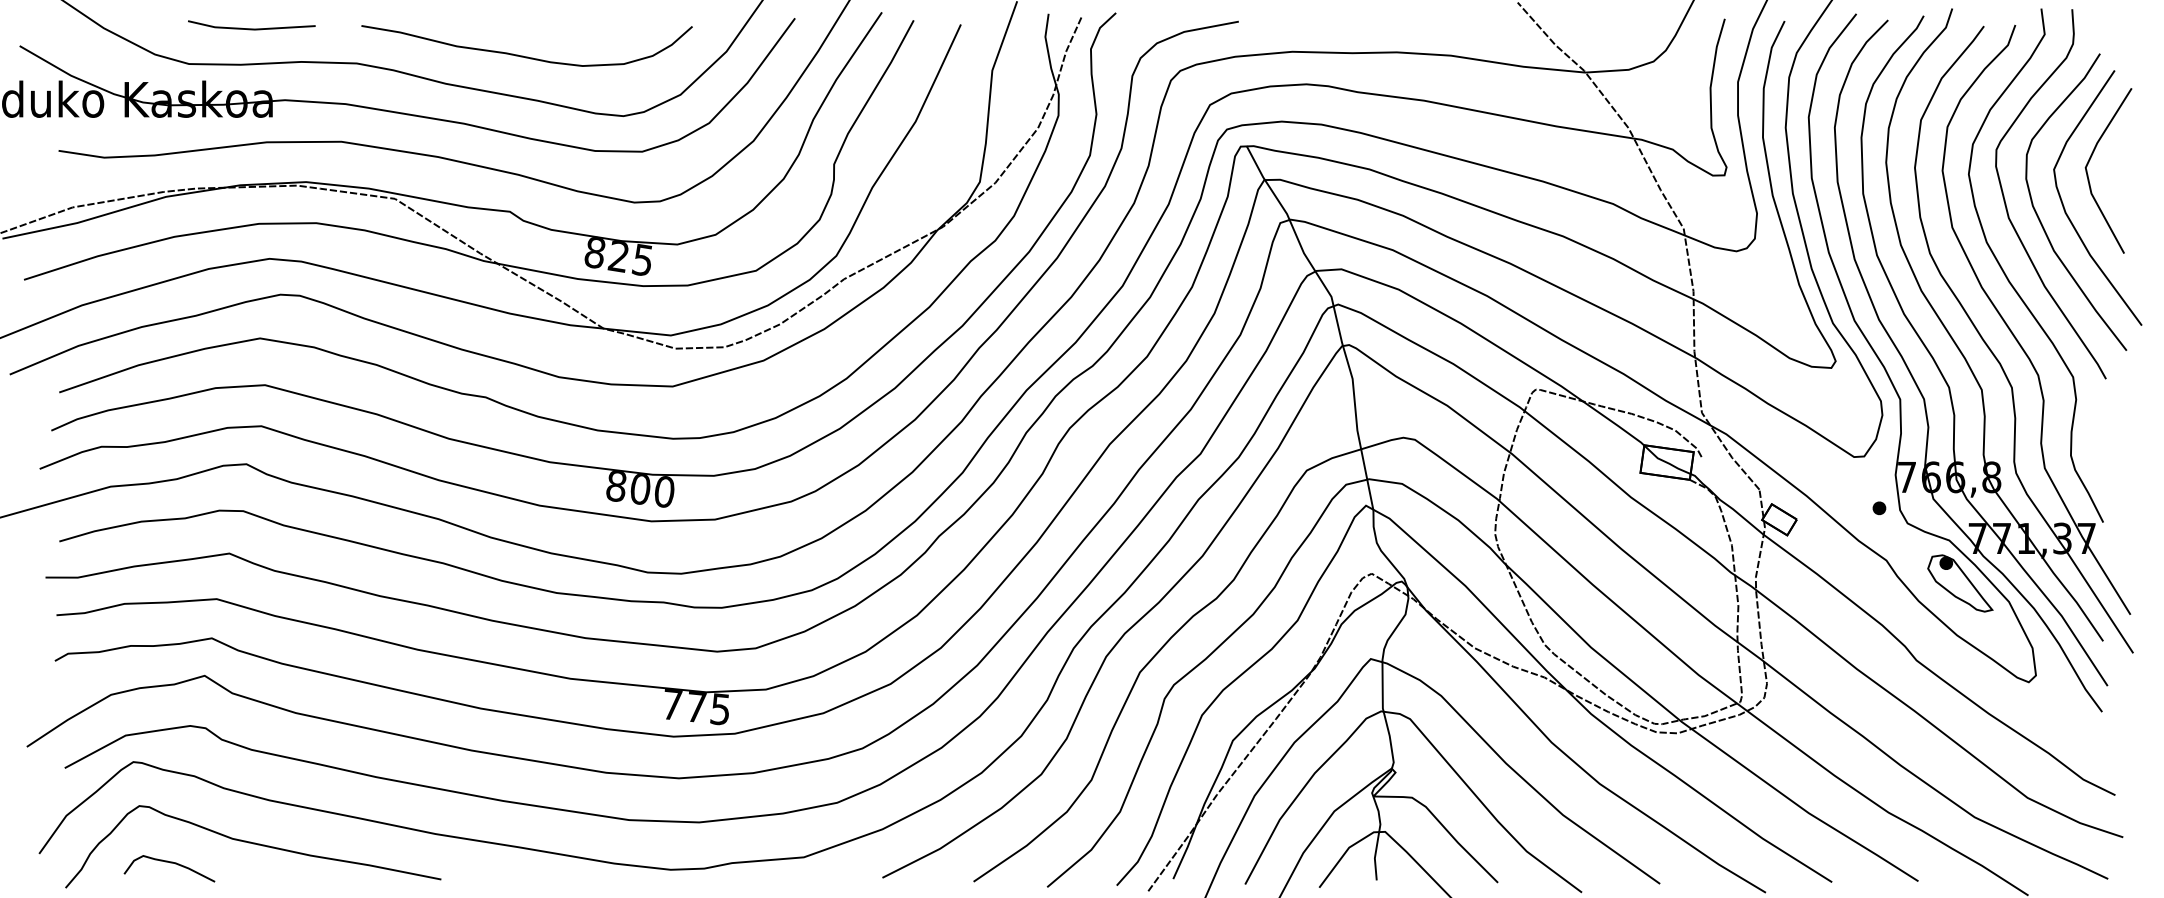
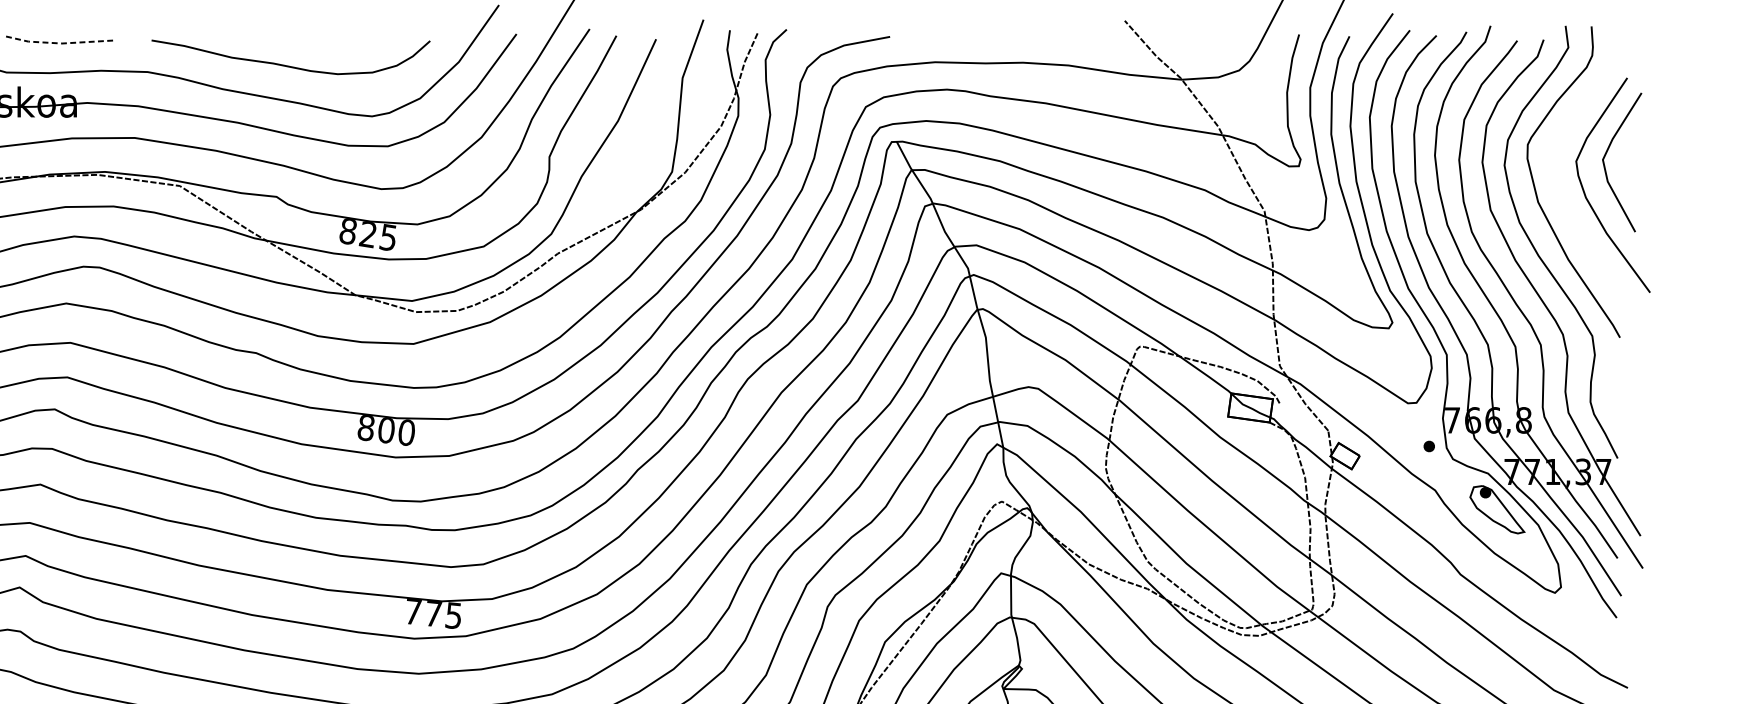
line: (250, 29) -> (58, 43), solid -> dashed
curve: (2040, 219) -> (1564, 203), removed

